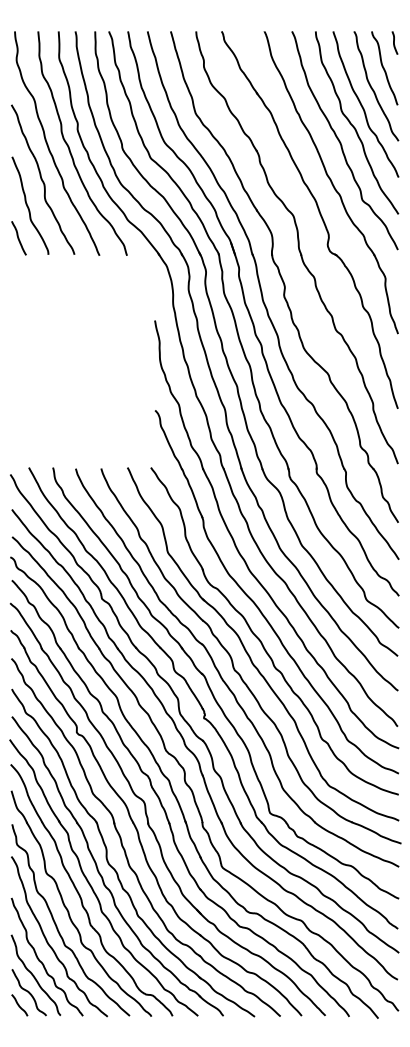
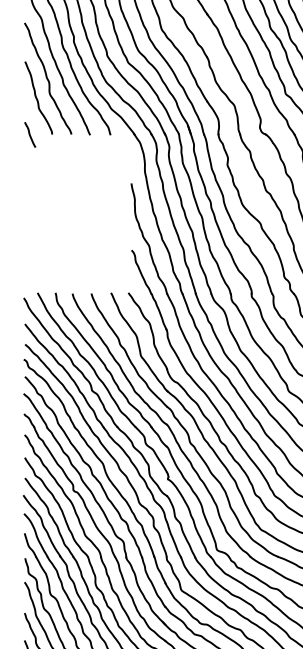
curve: (18, 238) -> (29, 135), moved

